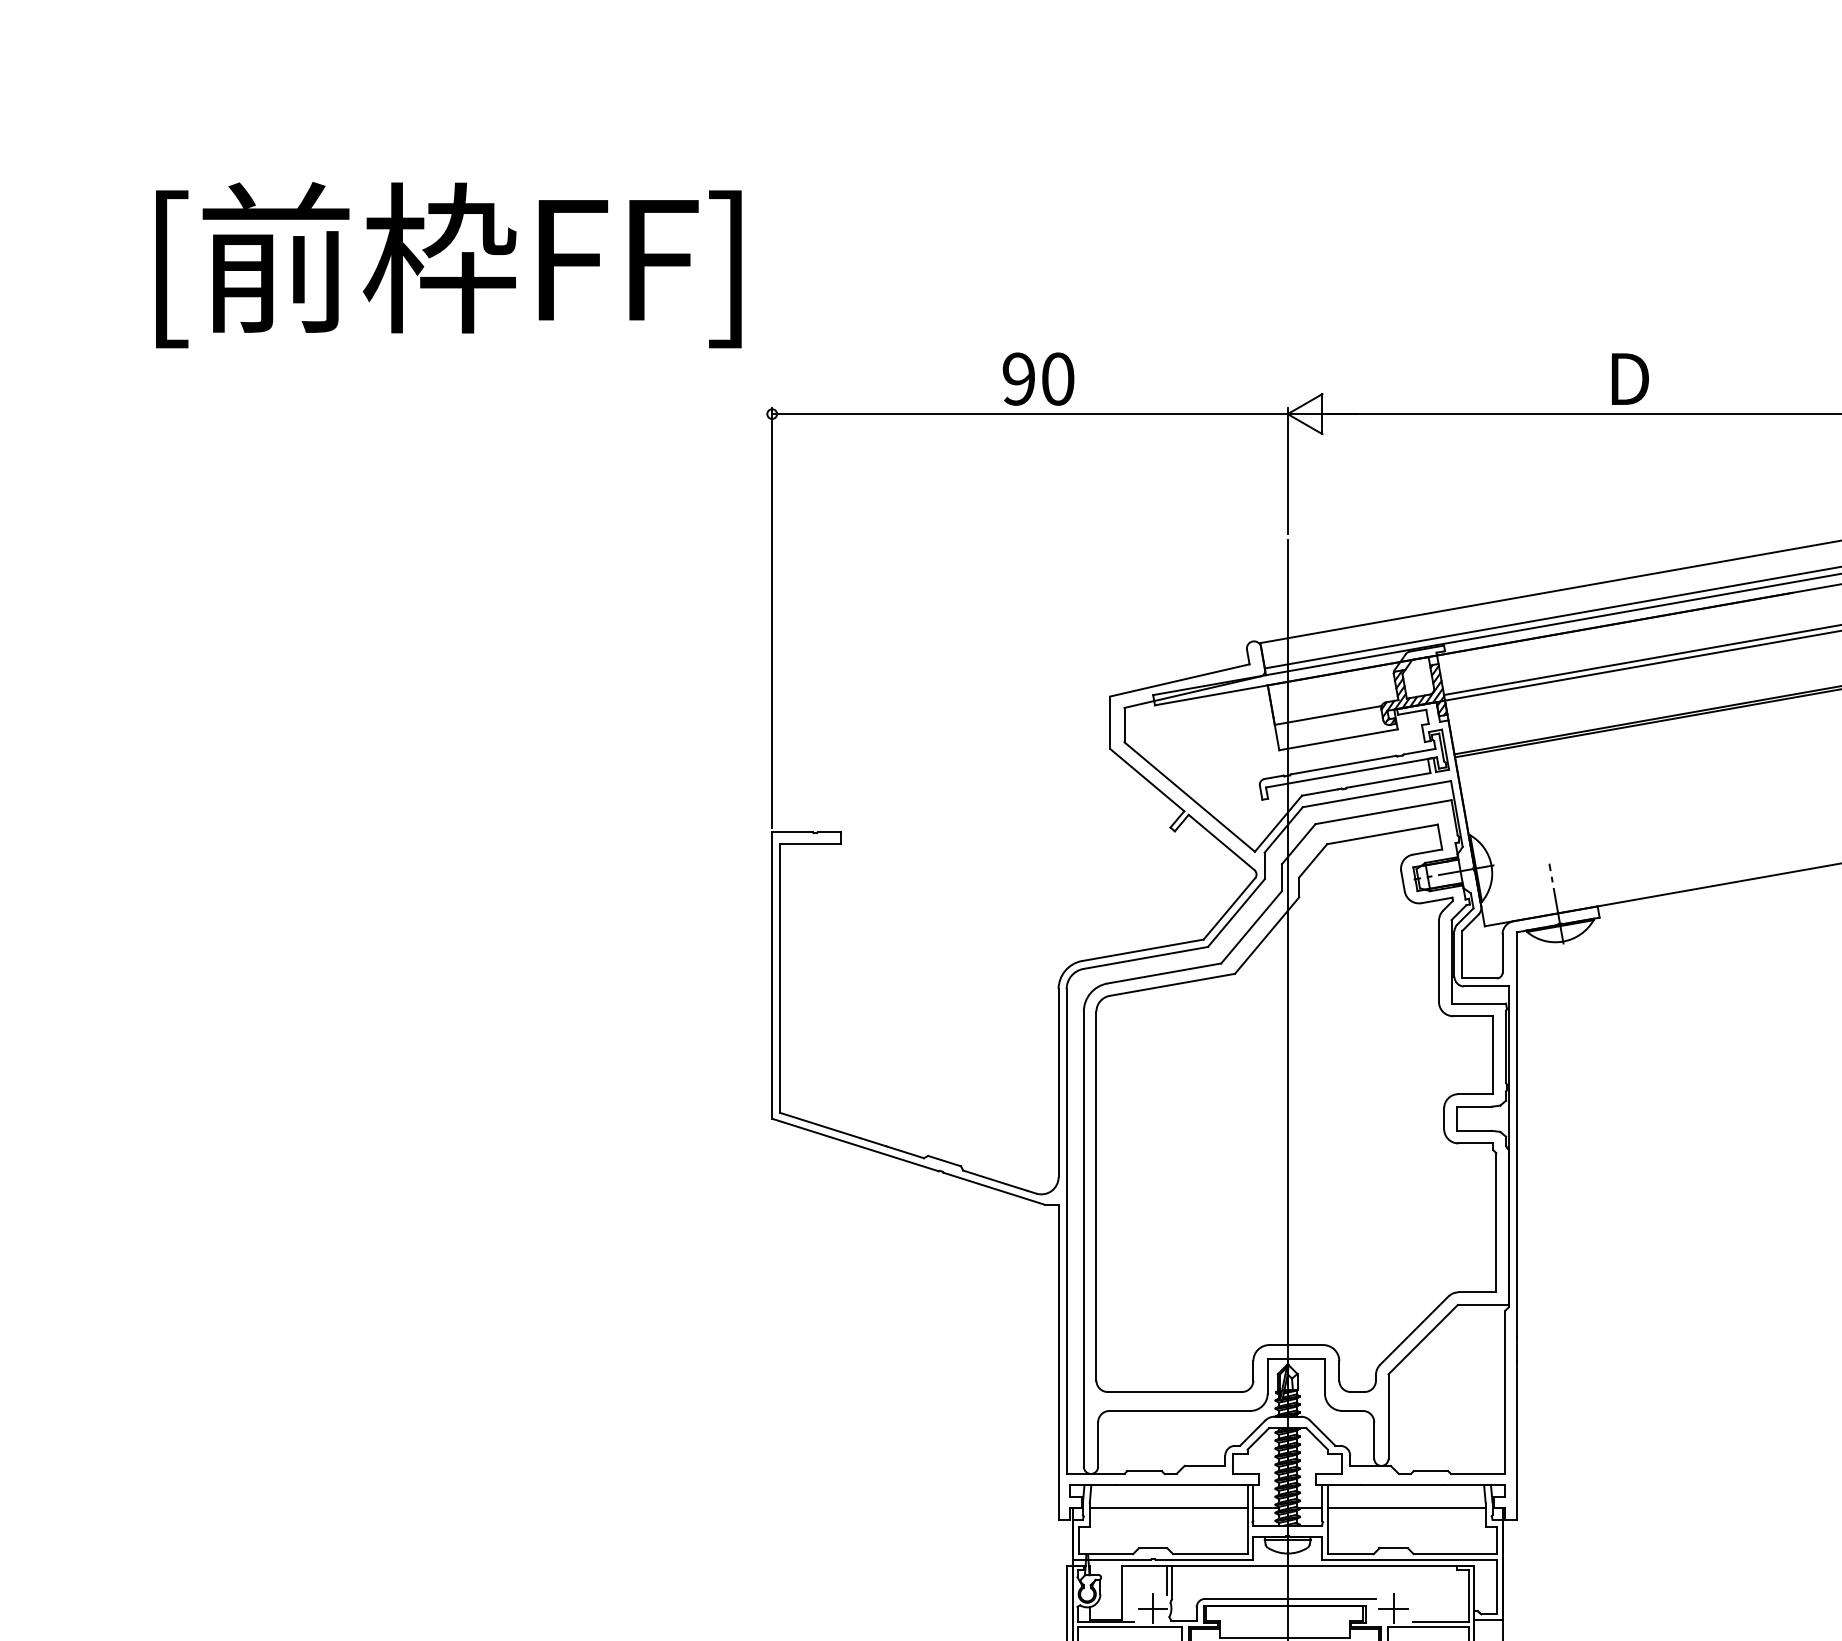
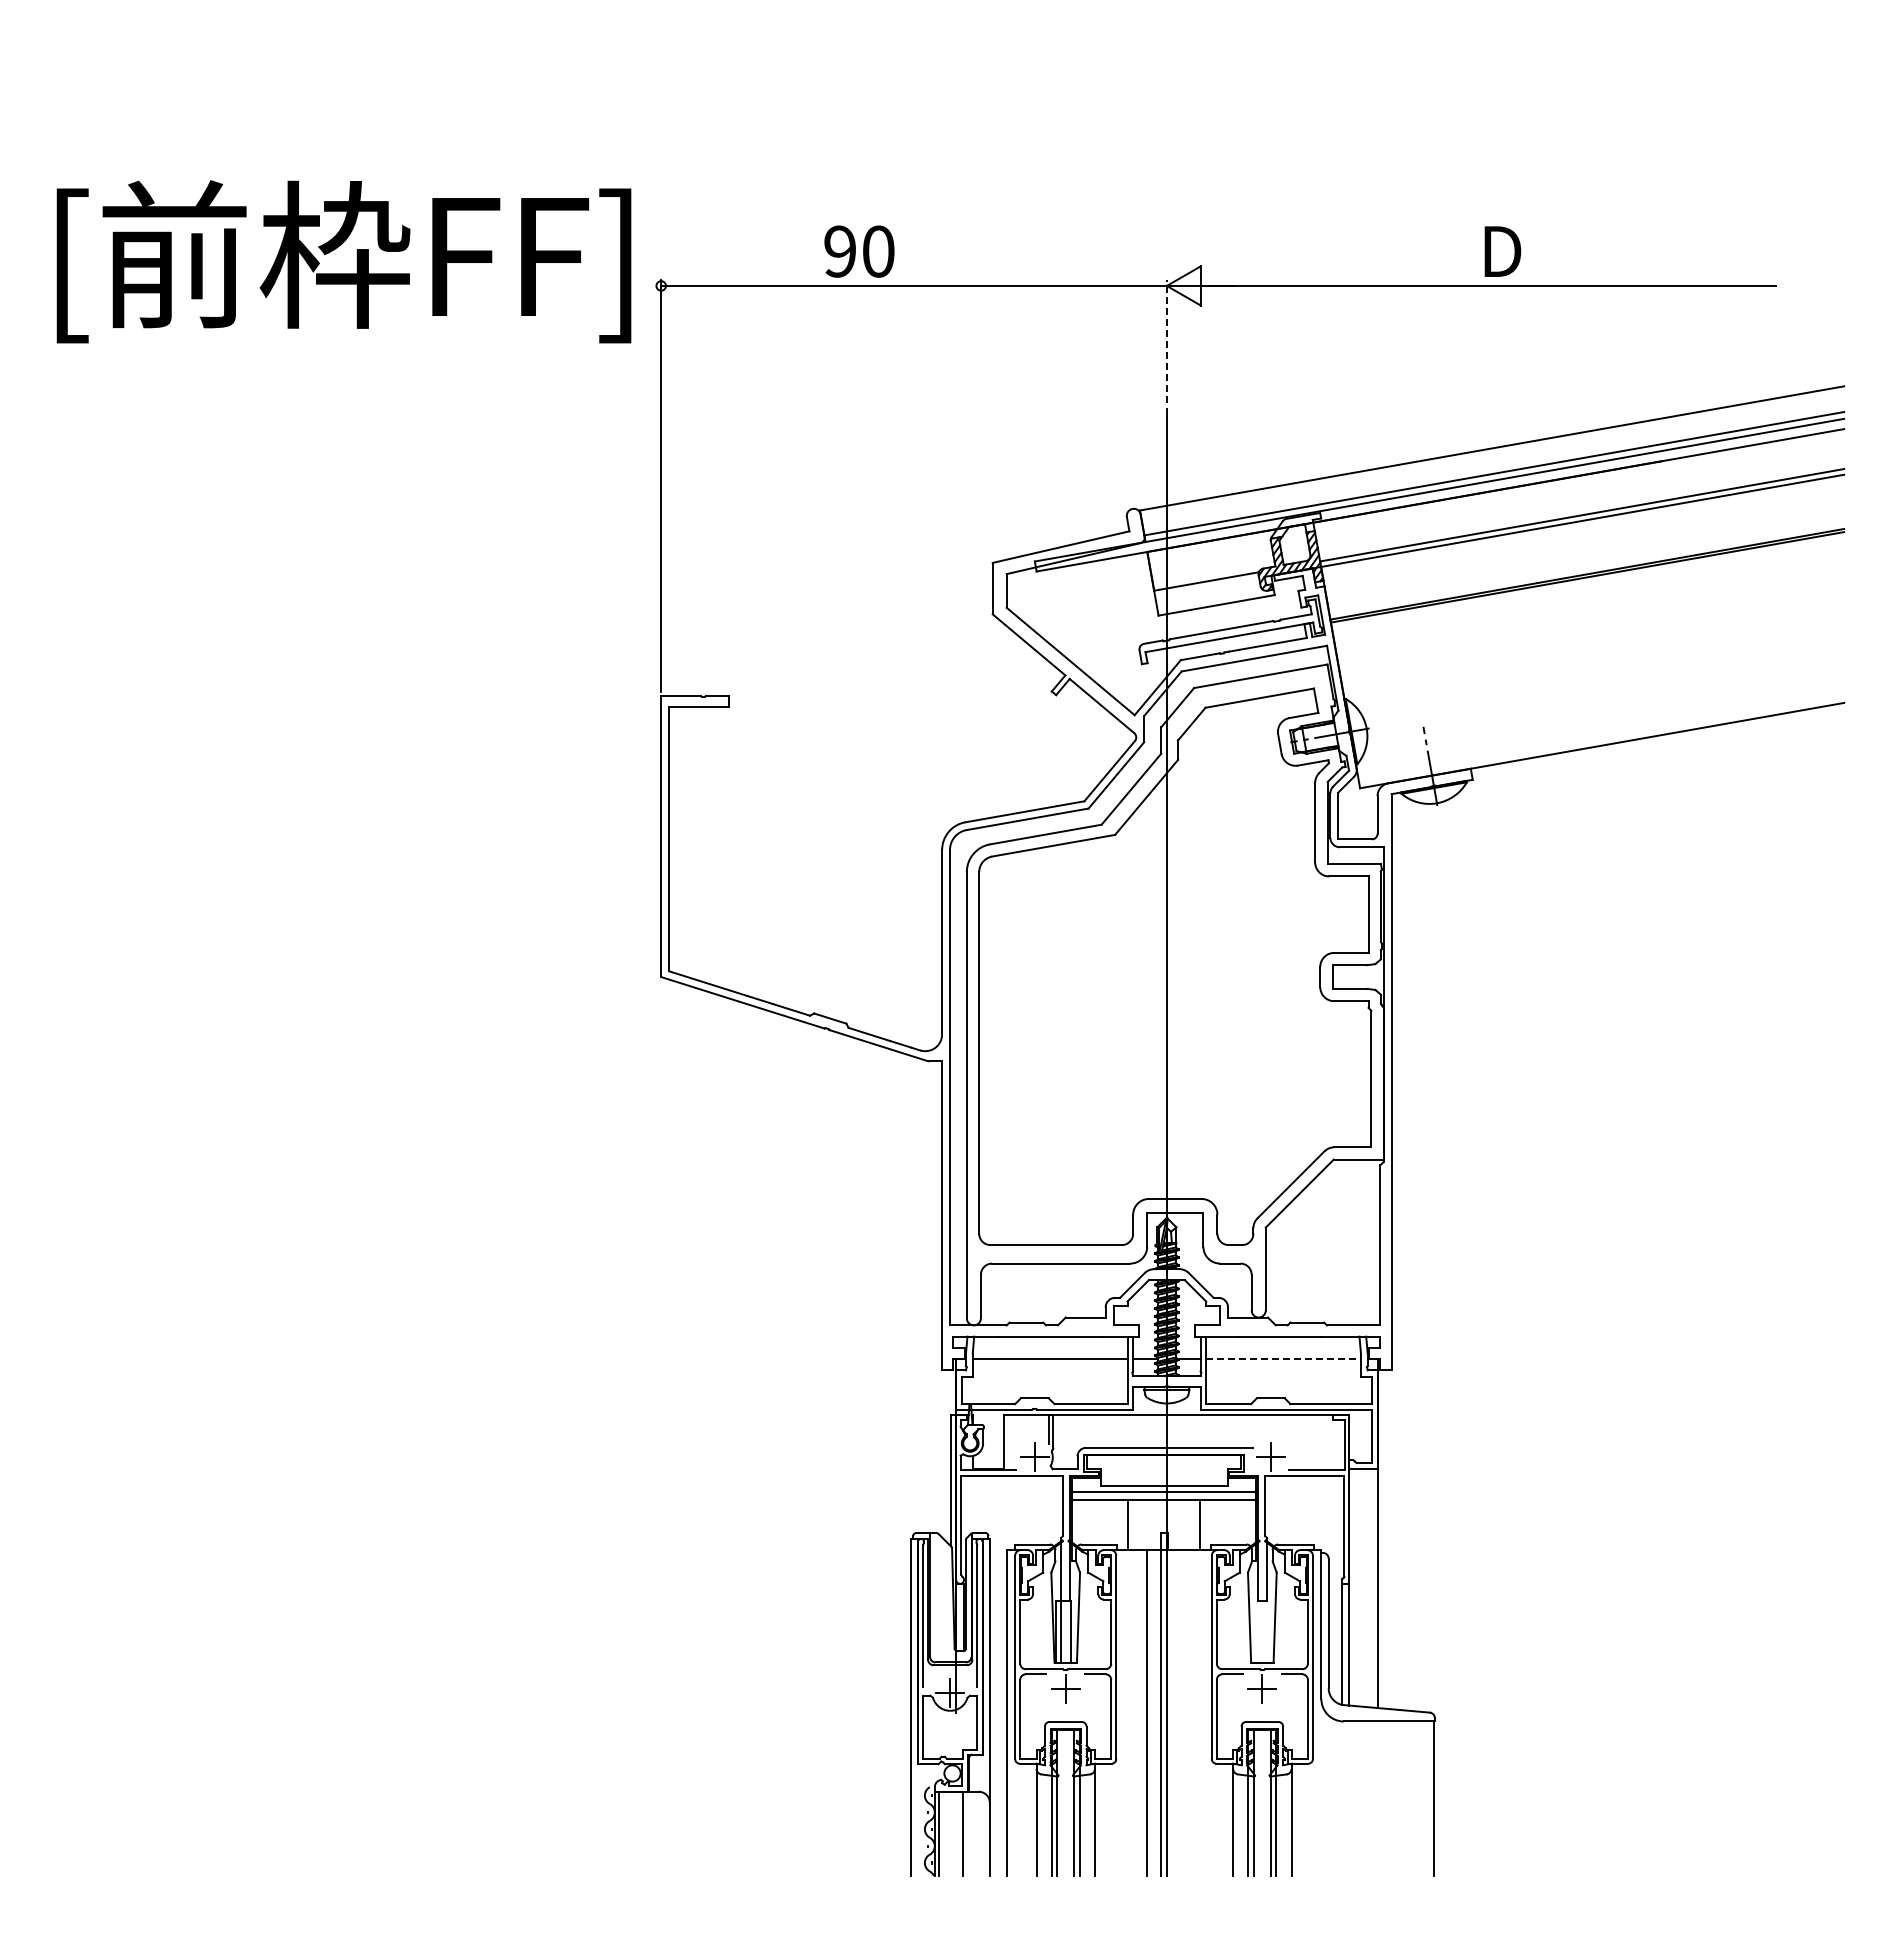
text: (448, 264) -> (343, 261), moved
text: (1038, 379) -> (859, 251), moved
line: (1287, 470) -> (1166, 341), solid -> dashed
line: (1407, 1508) -> (1284, 1359), solid -> dashed

